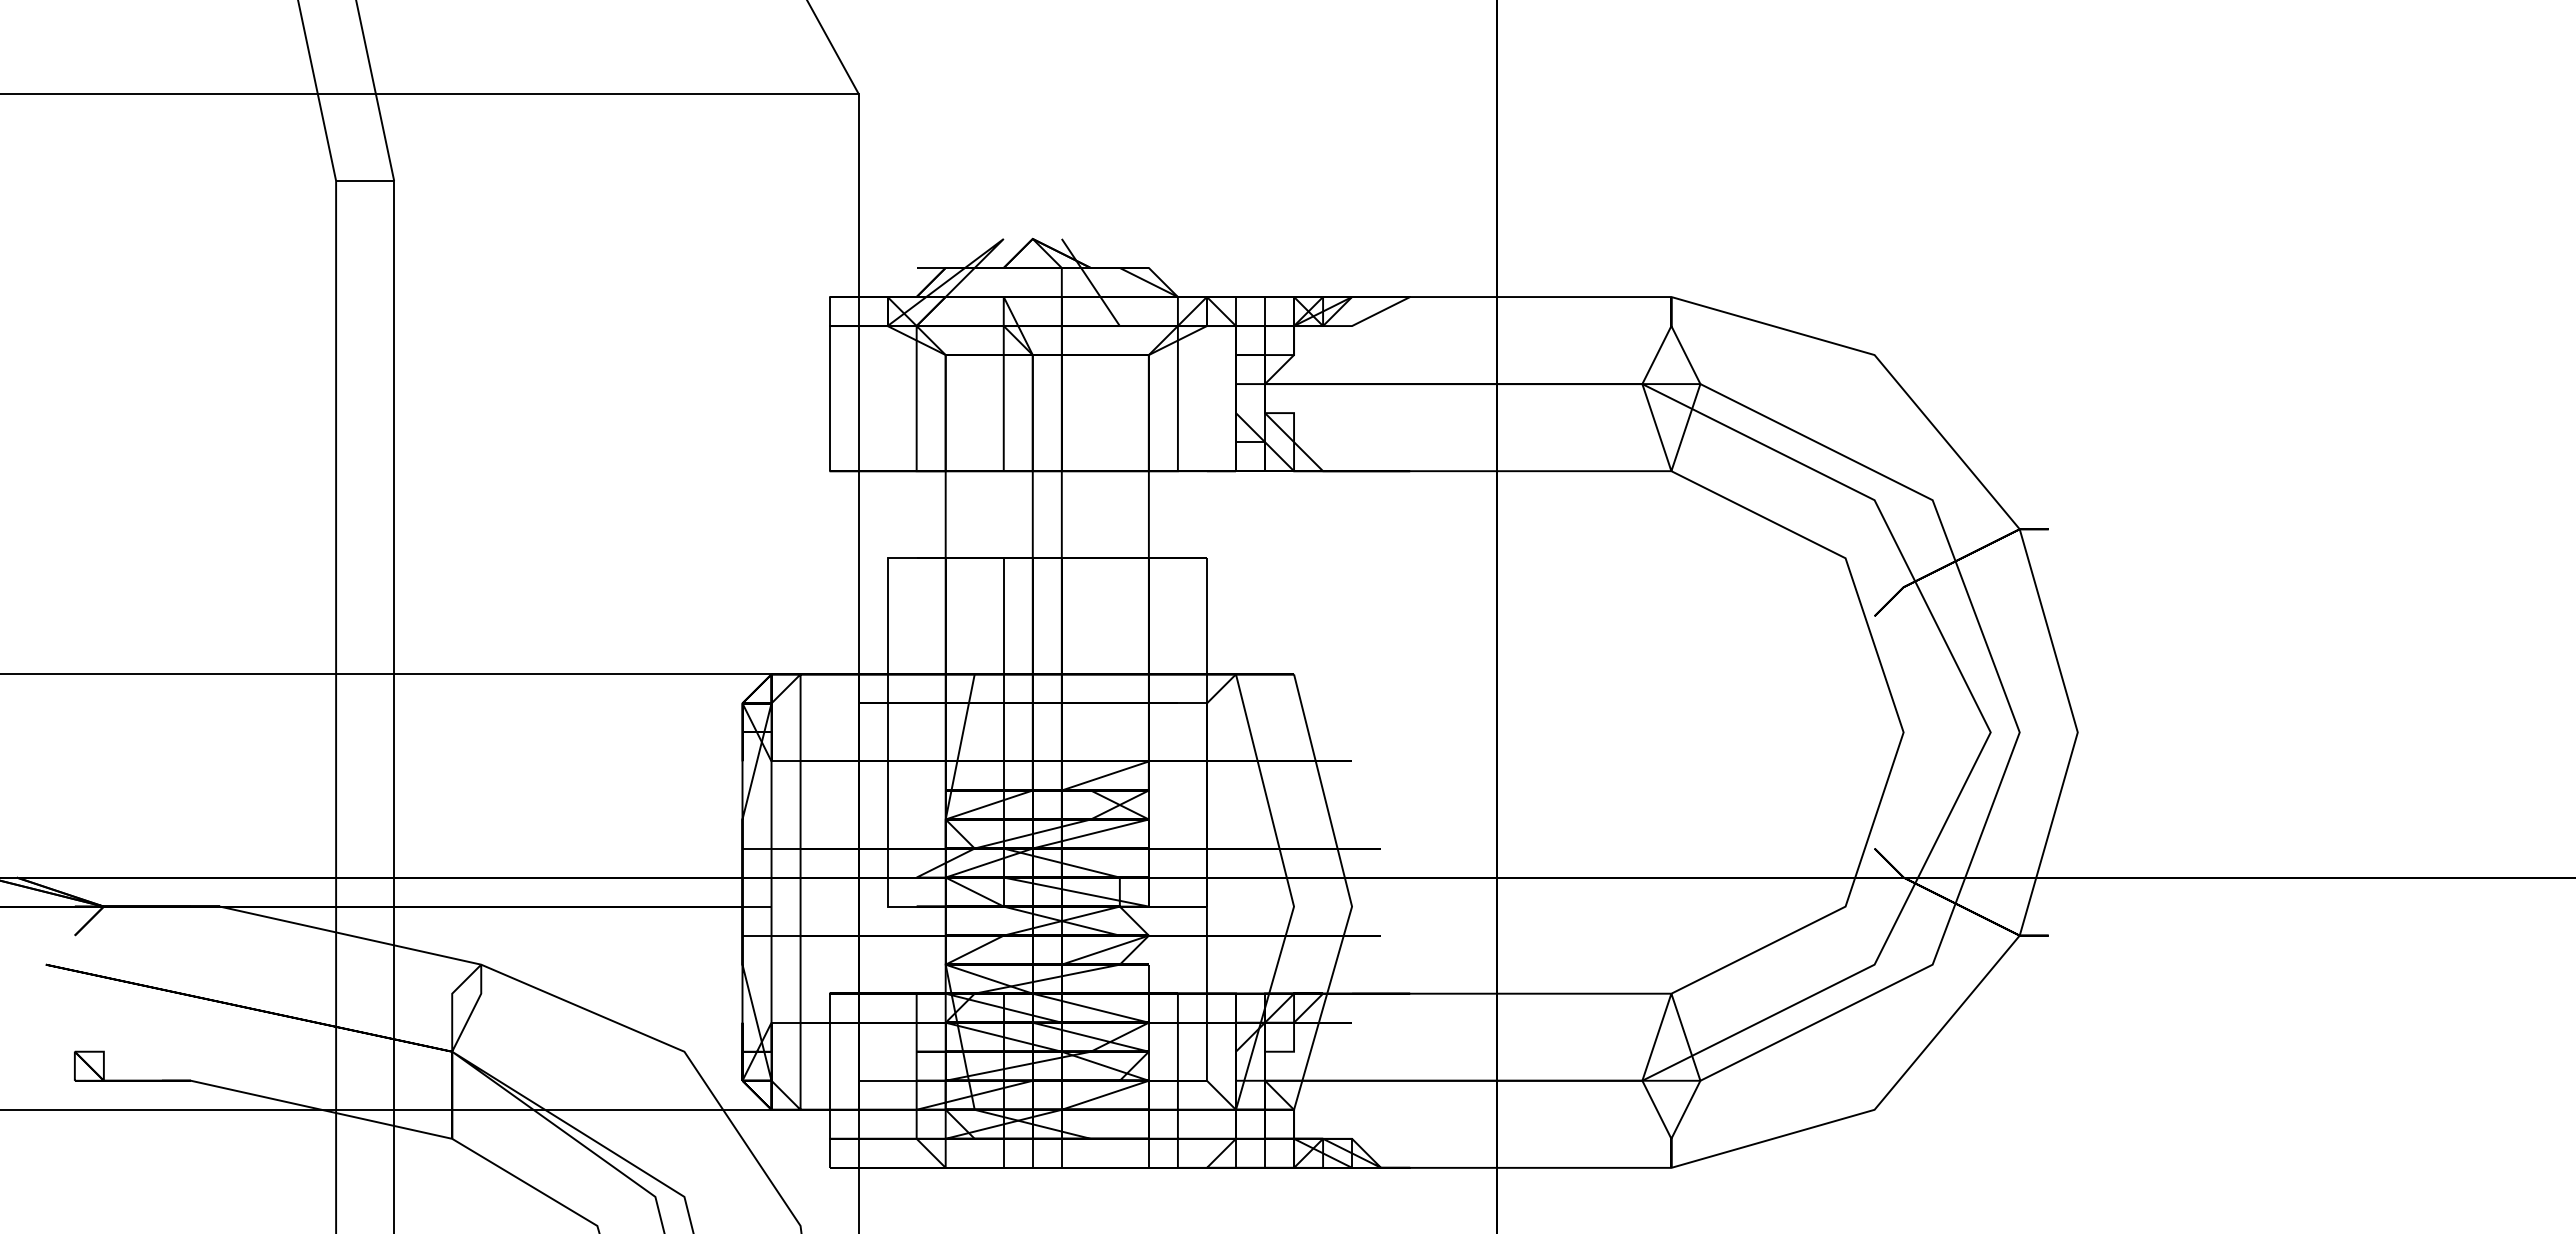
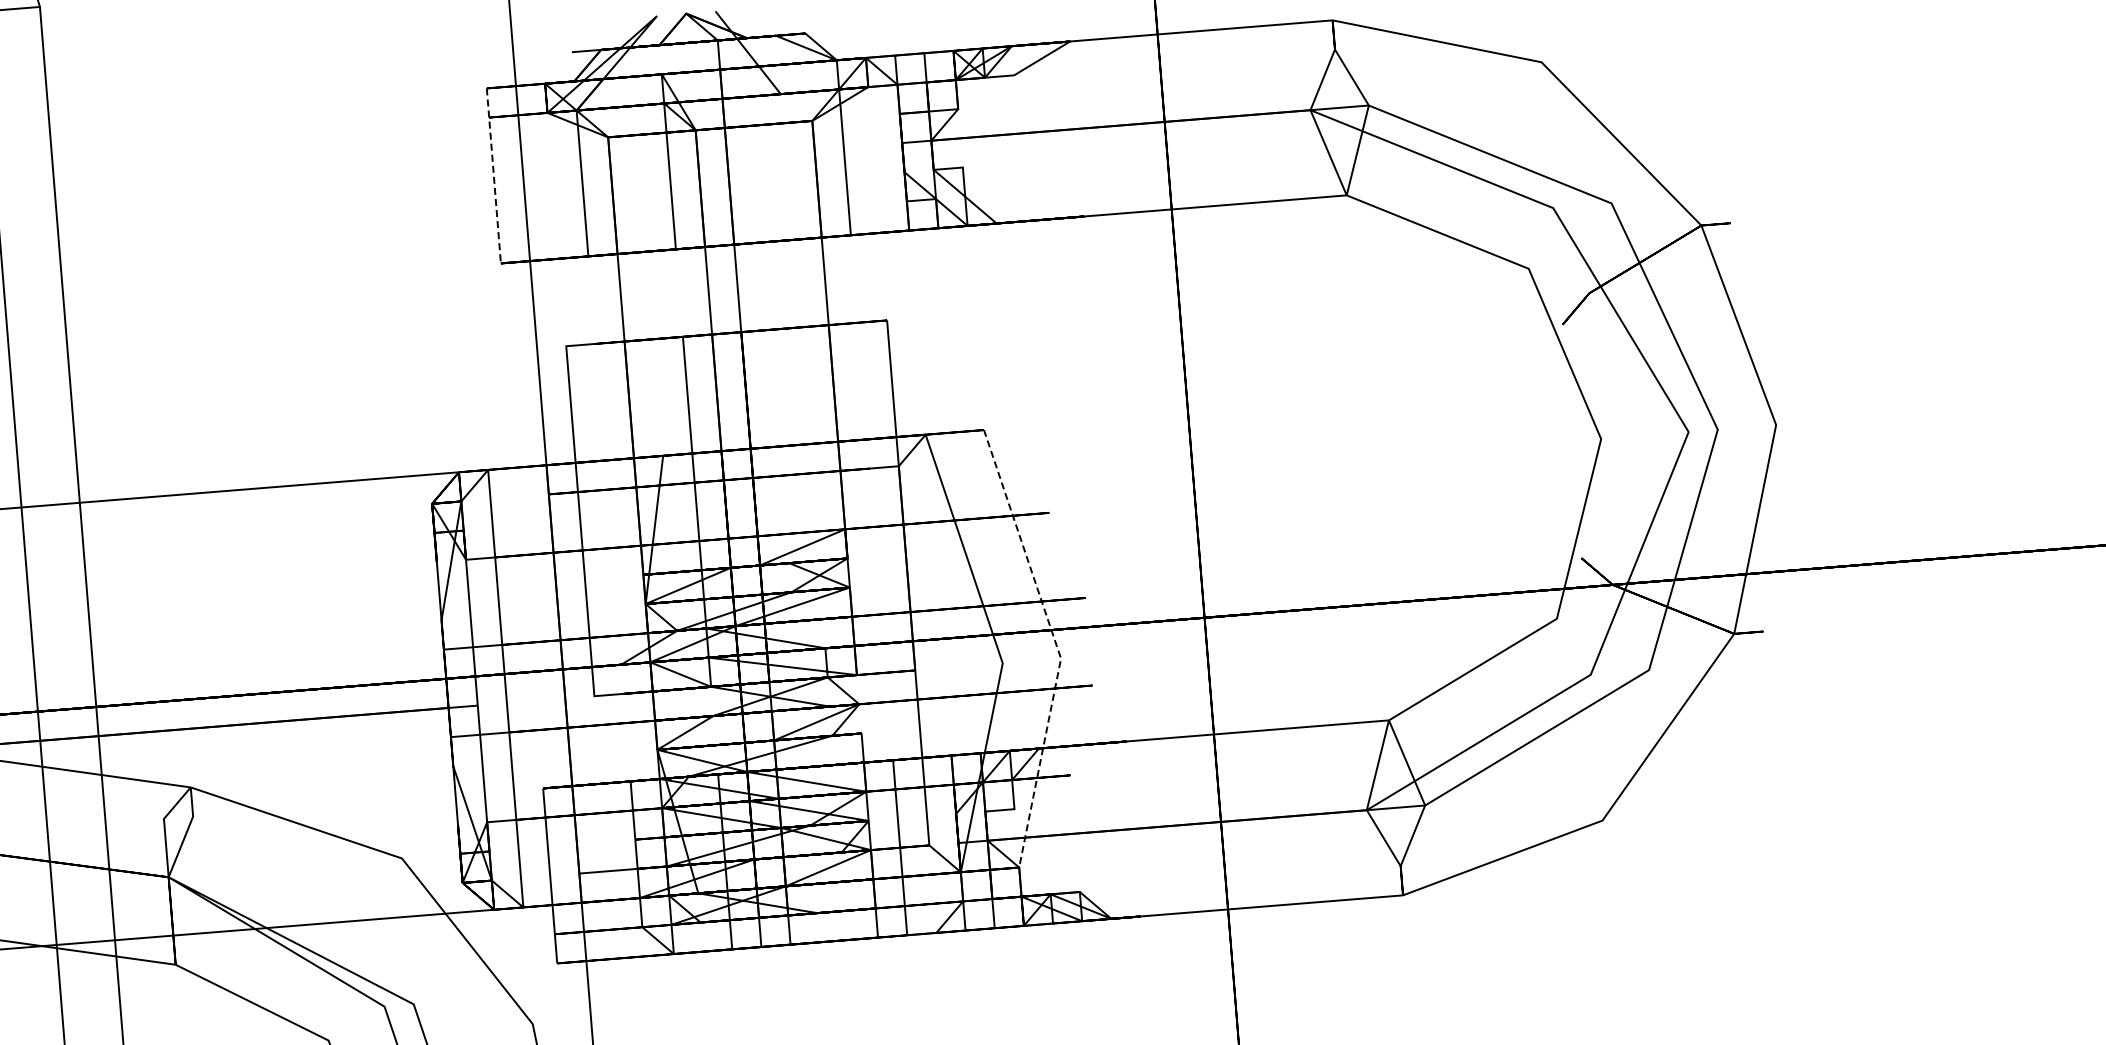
line: (829, 383) -> (493, 175), solid -> dashed
line: (1348, 894) -> (1056, 646), solid -> dashed

